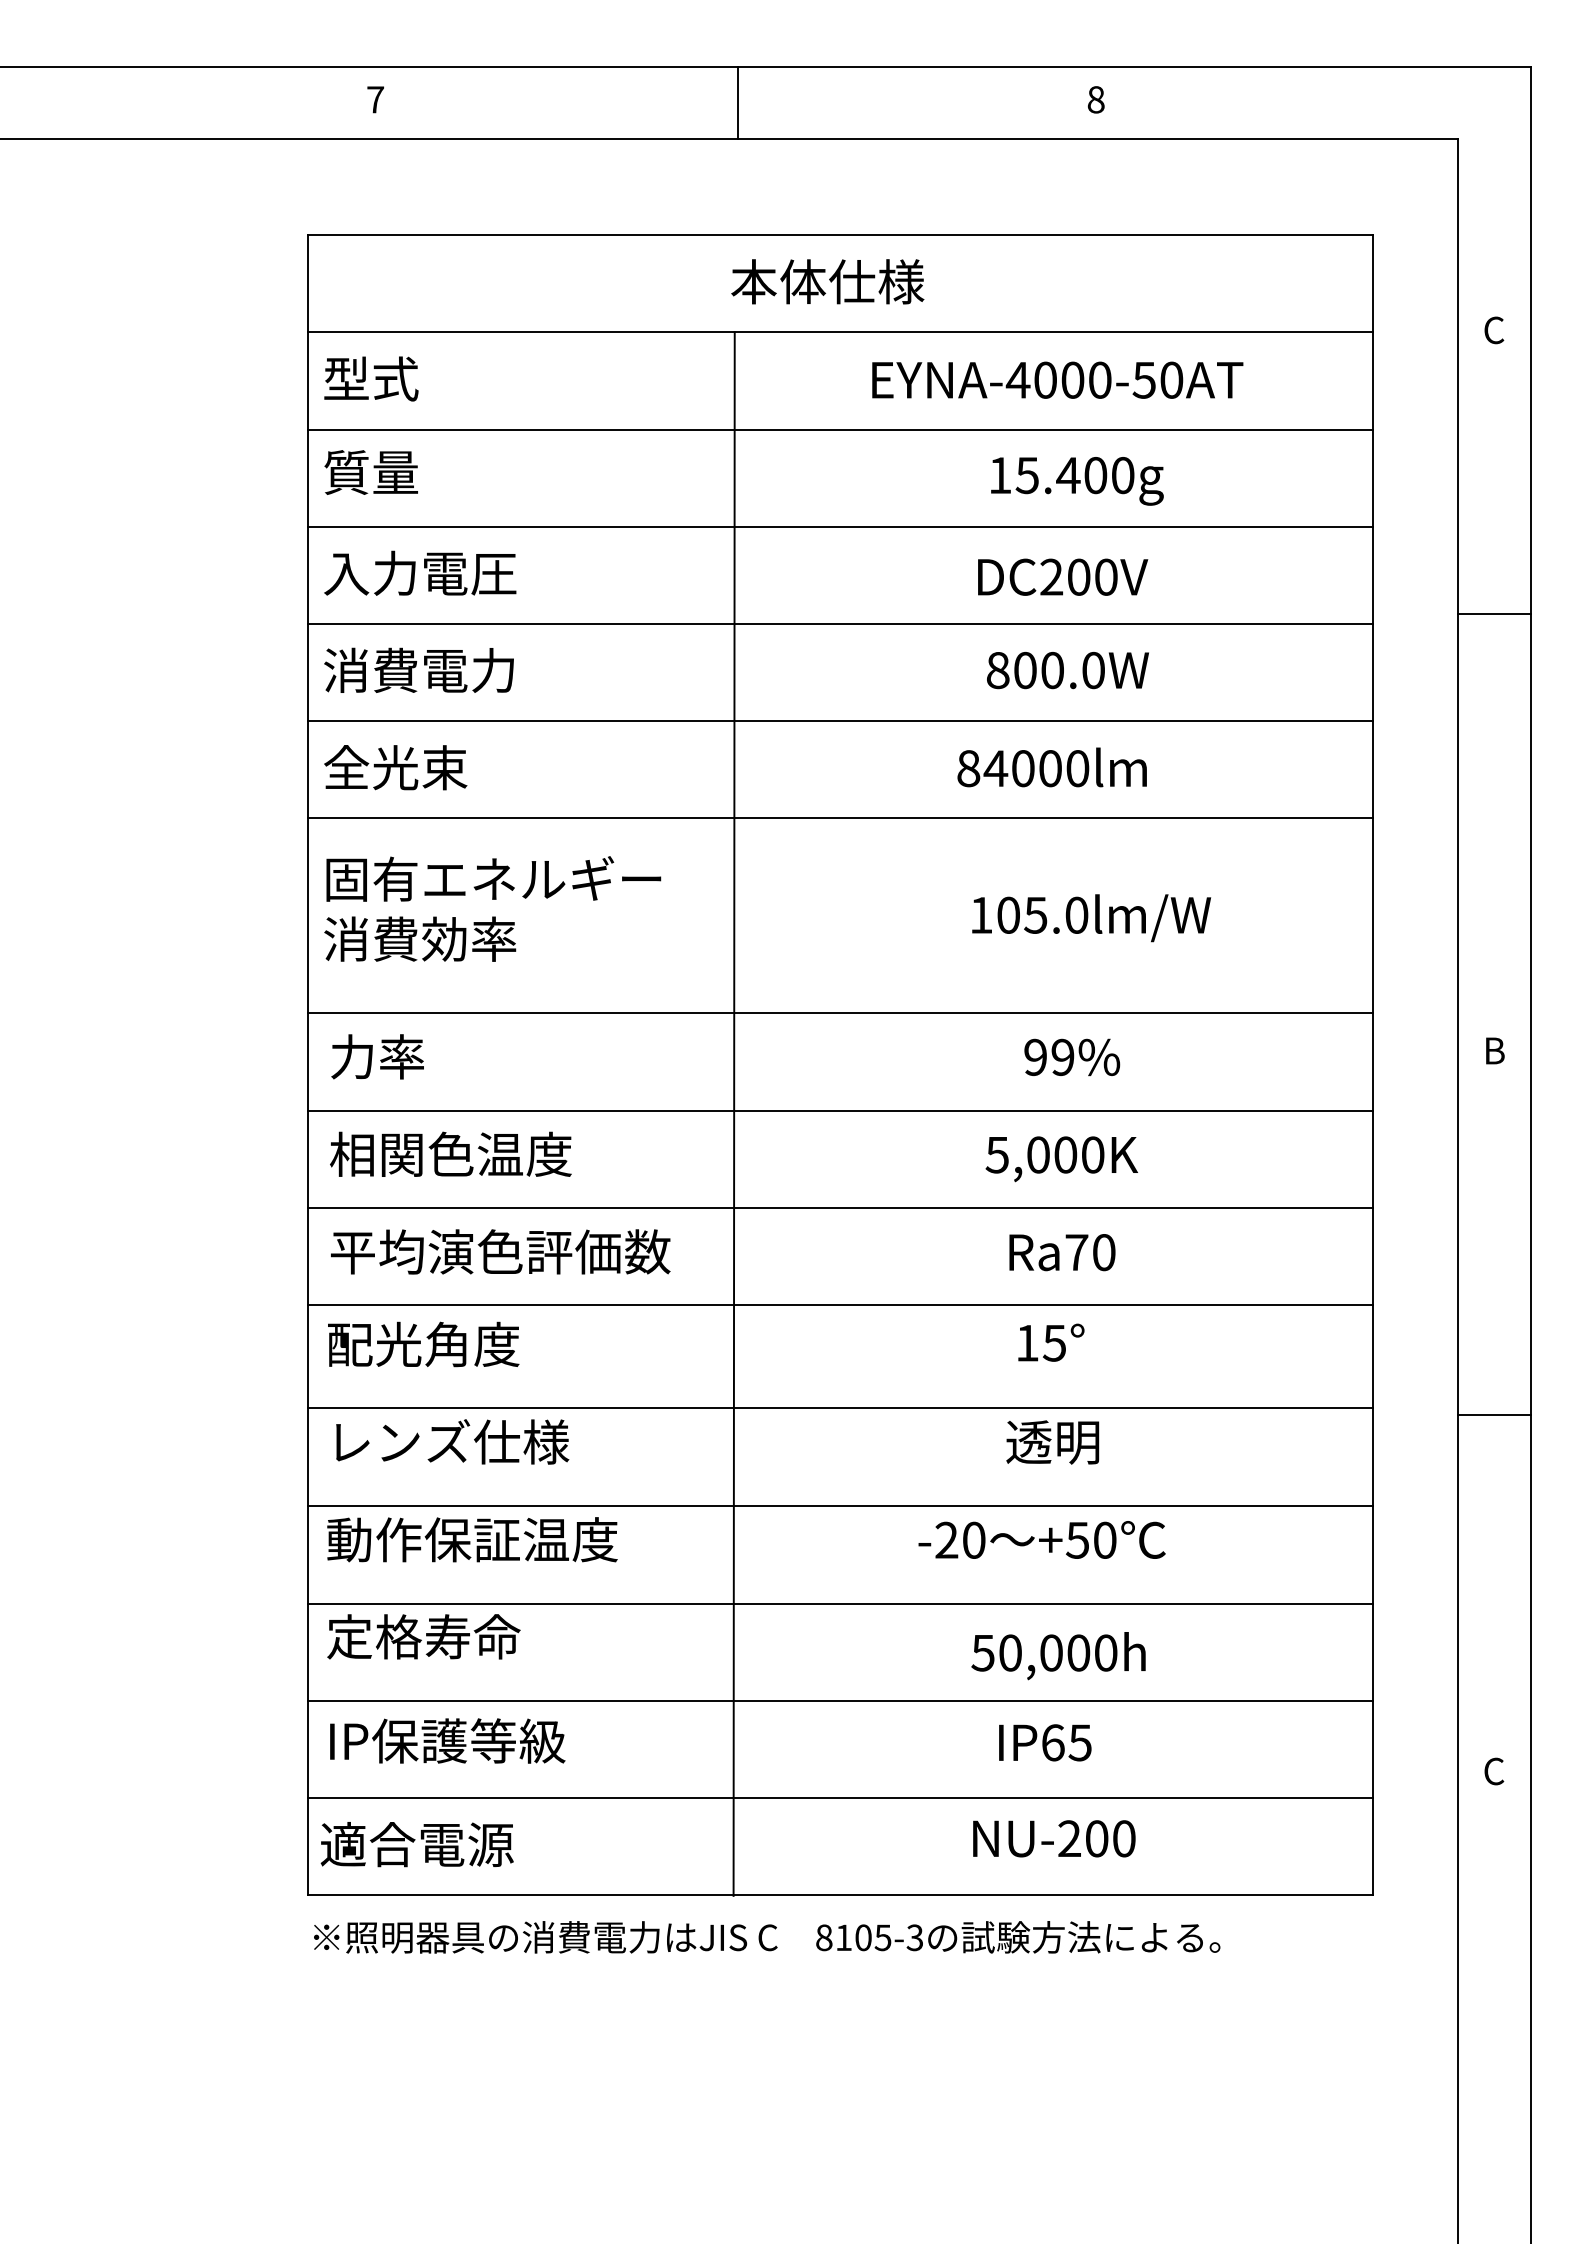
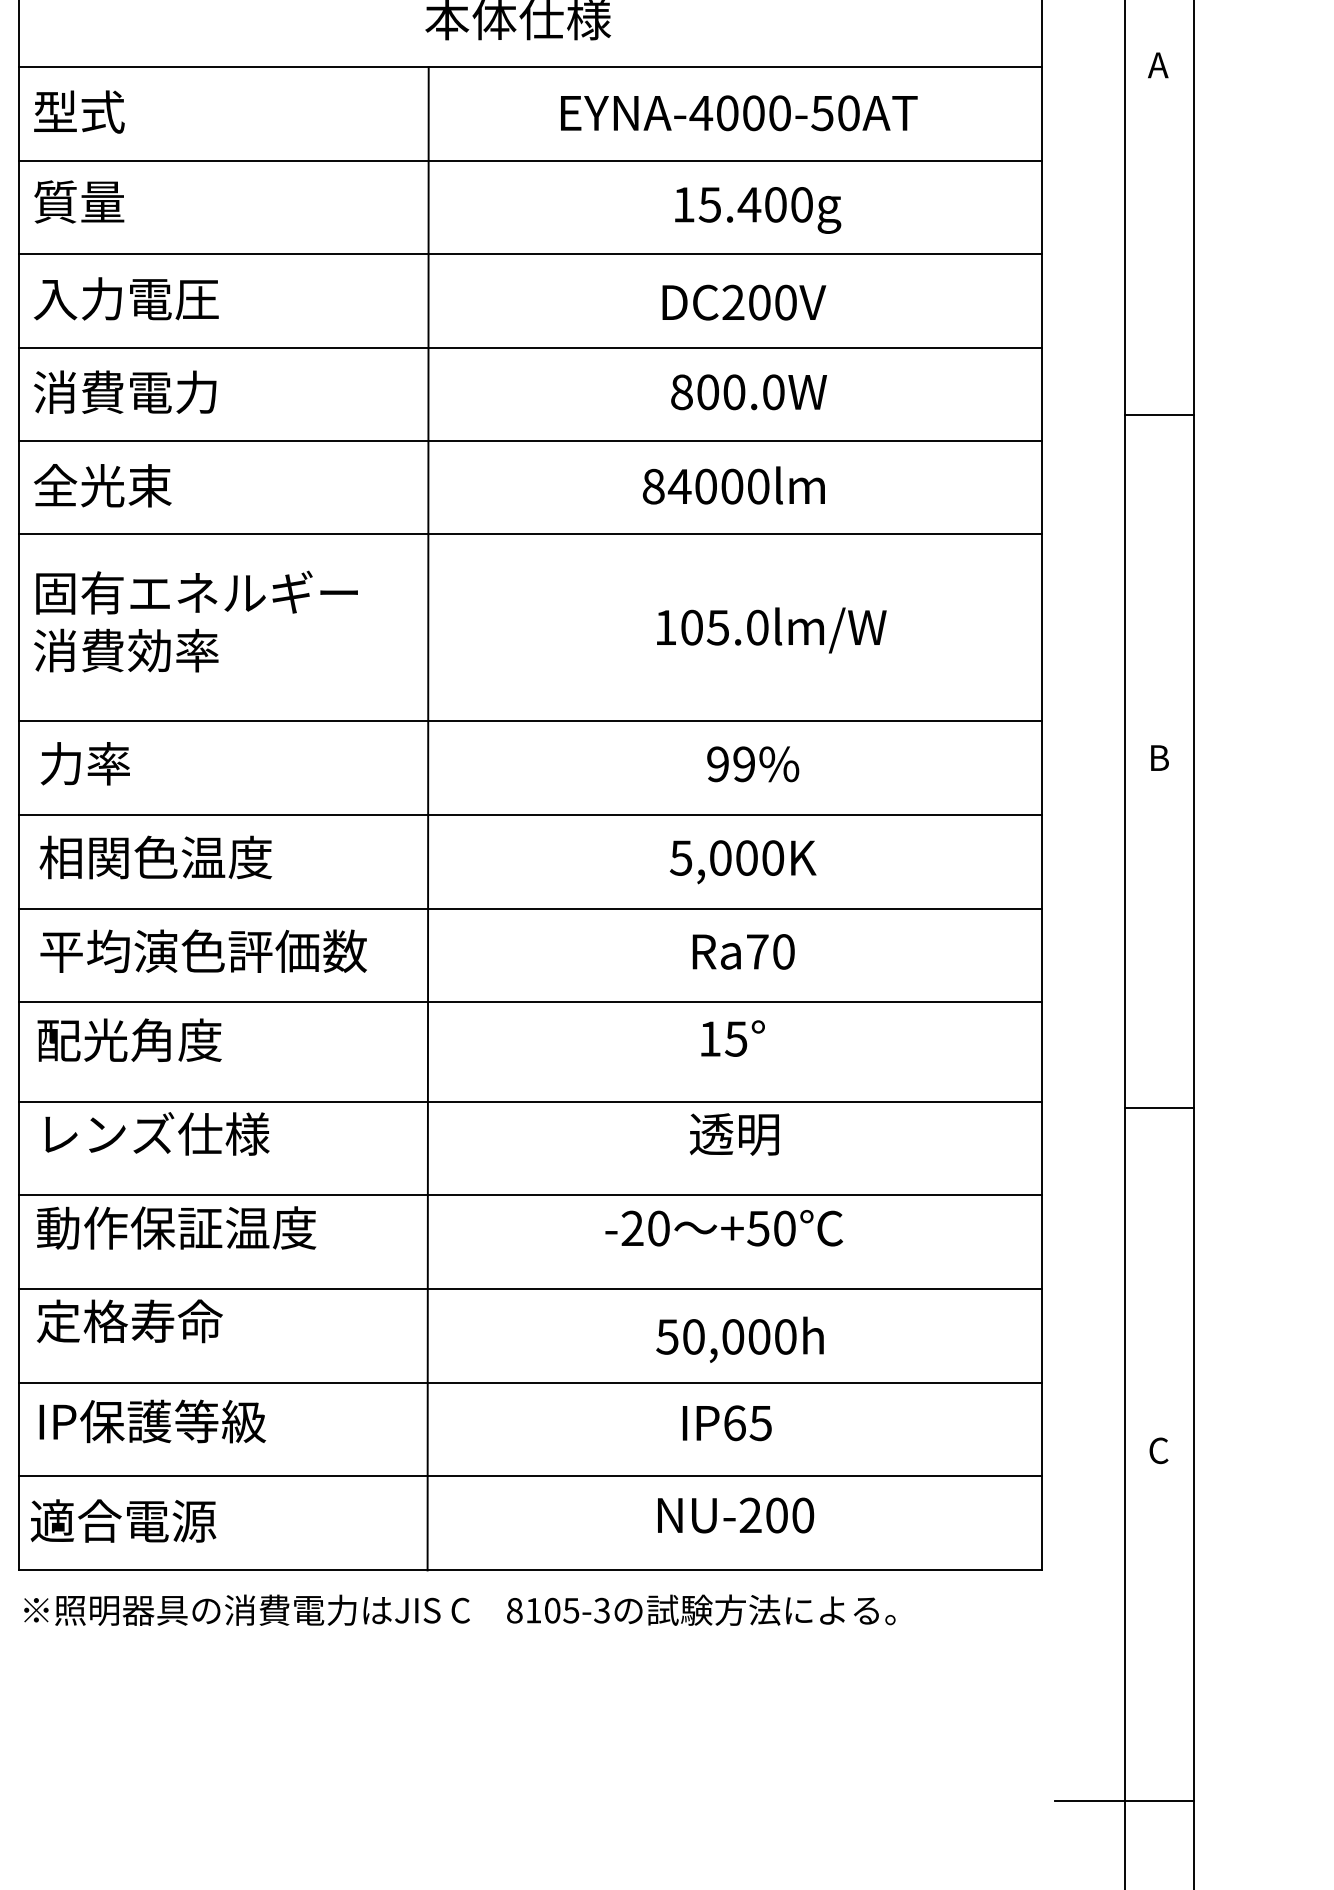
text: (1493, 330) -> (1158, 65), C -> A
line: (1494, 614) -> (1159, 415), moved
line: (1458, 2135) -> (1124, 1800), added

